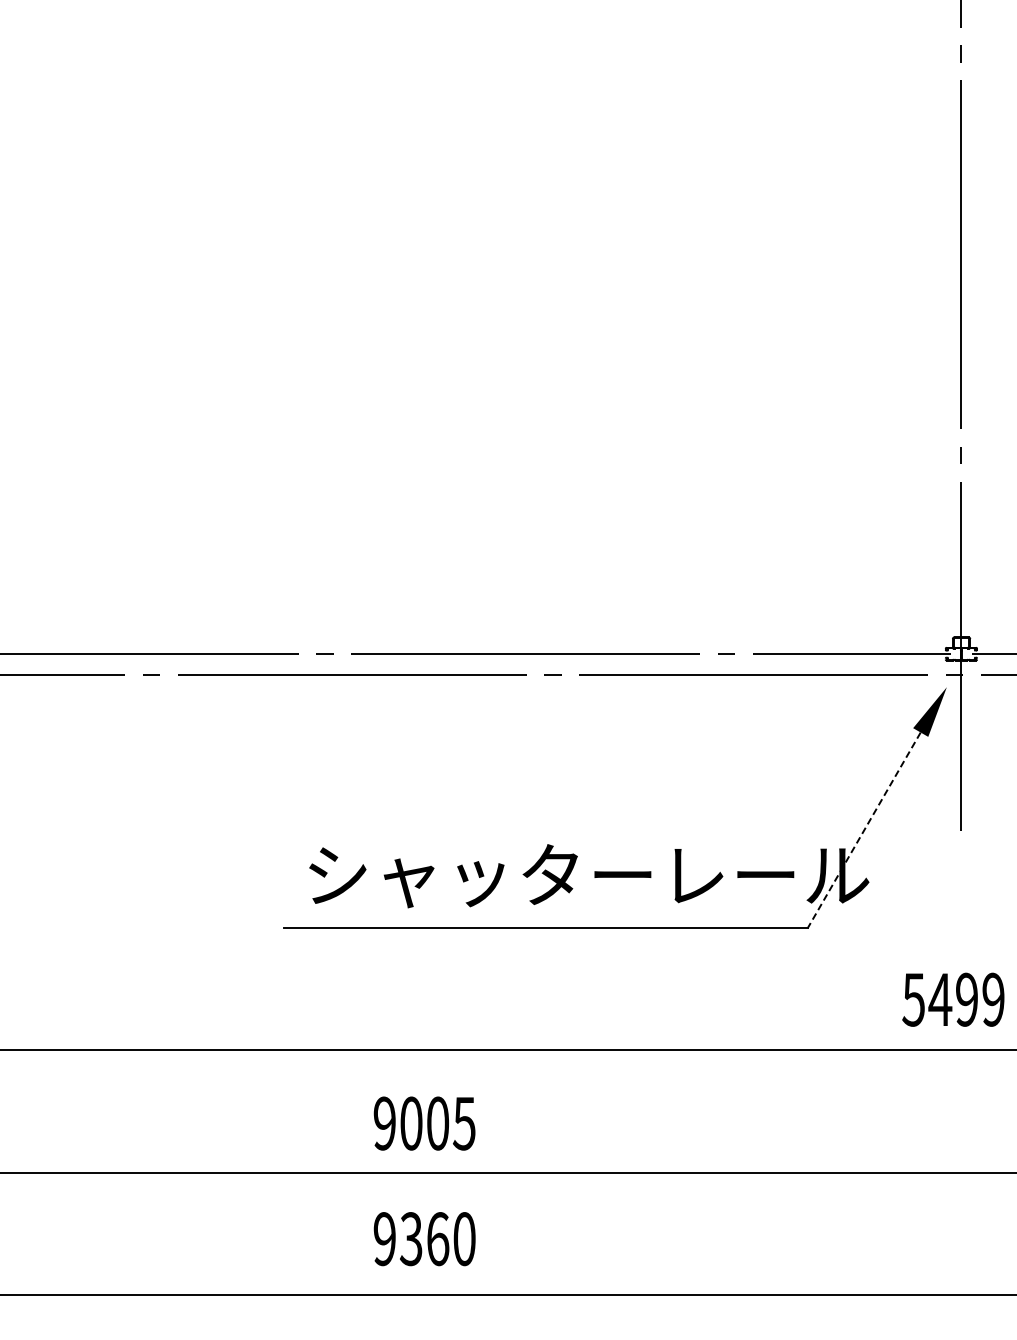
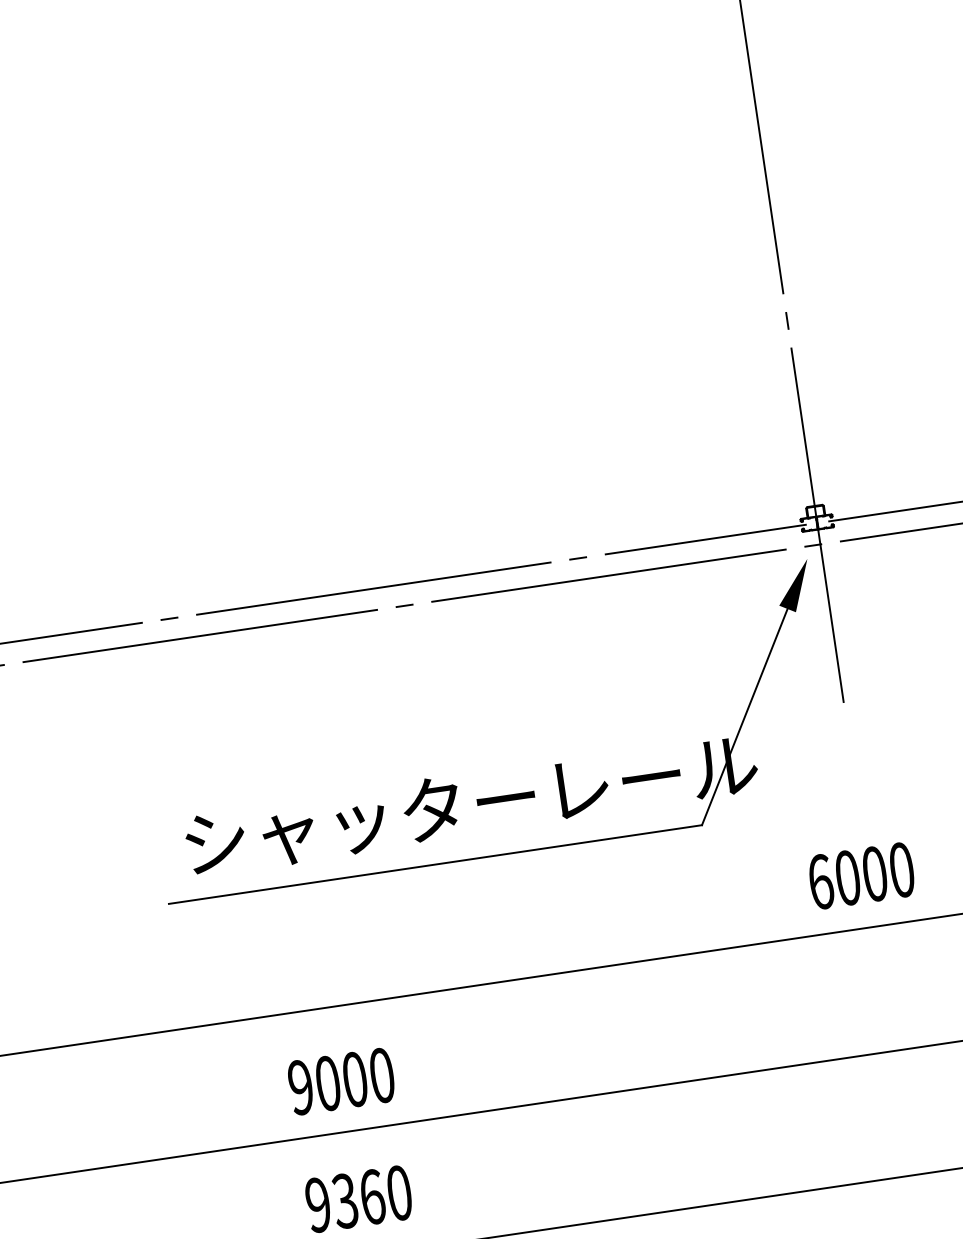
line: (863, 830) -> (744, 717), dashed -> solid
text: (953, 999) -> (861, 875), 5499 -> 6000
text: (463, 1123) -> (381, 1075), 9005 -> 9000

